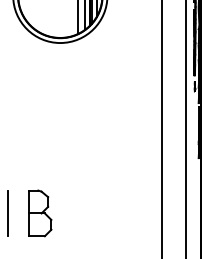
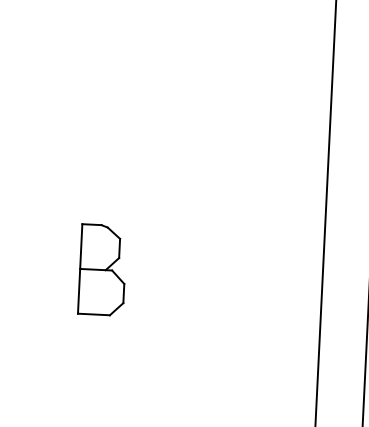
line: (7, 213) -> (16, 319), removed
part: (40, 213) -> (103, 270), moved

